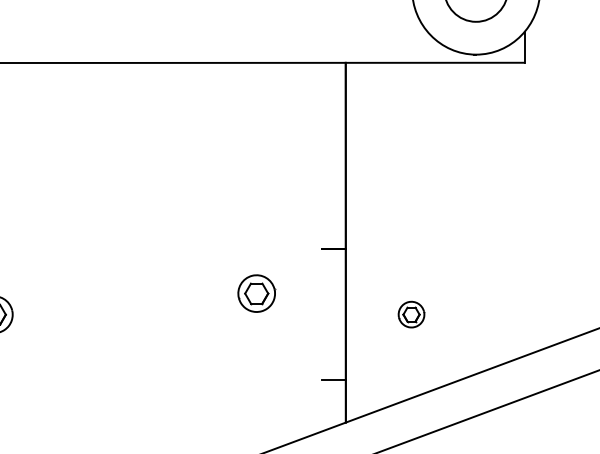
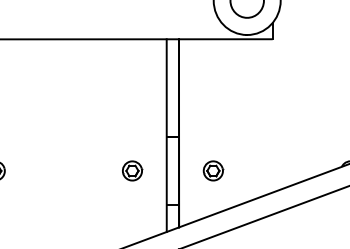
line: (321, 246) -> (166, 135), added
part: (256, 292) -> (132, 170), moved
part: (411, 313) -> (213, 170), size x1.43

